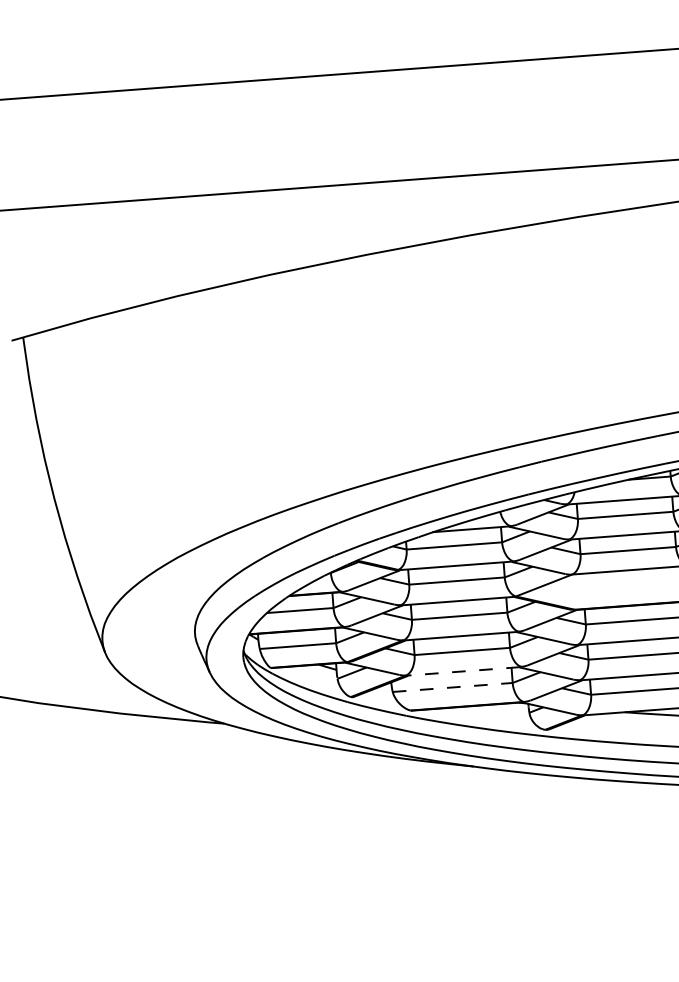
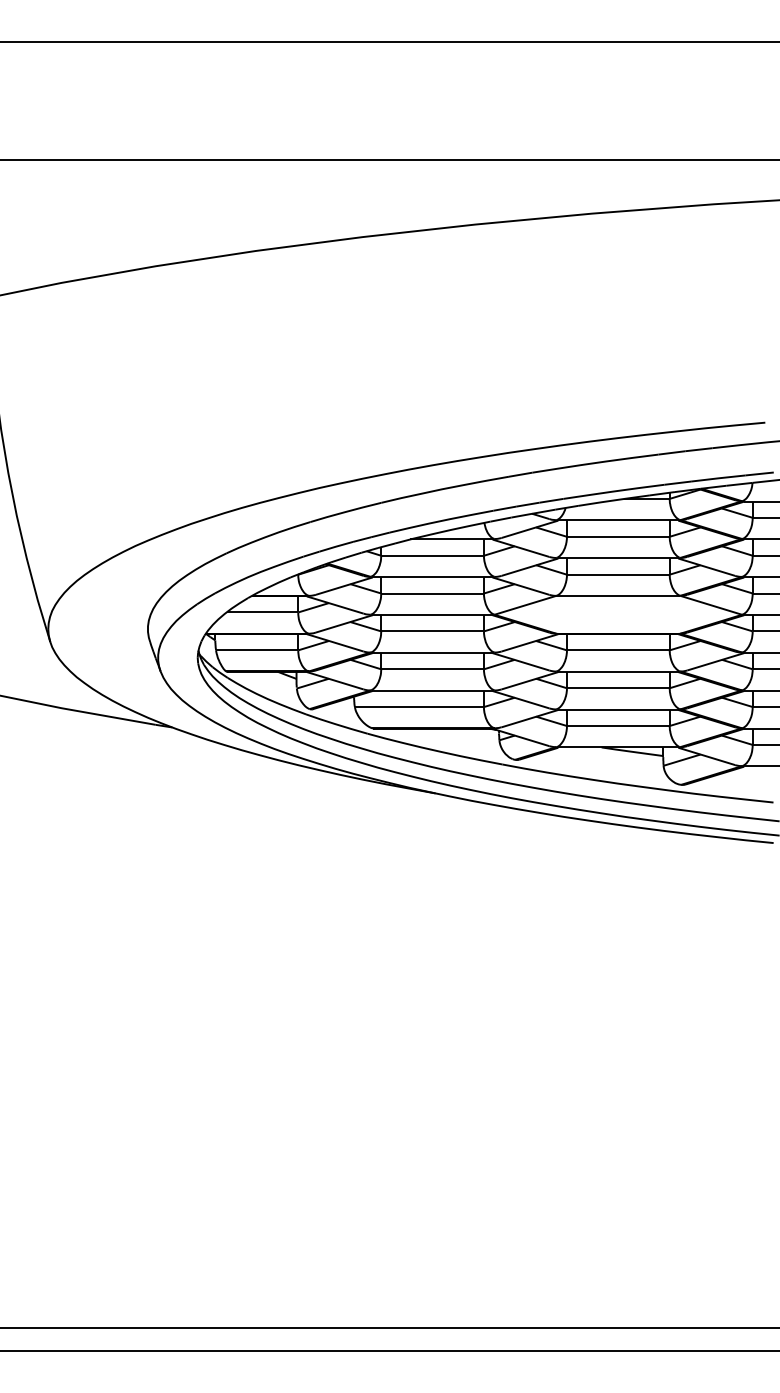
line: (463, 671) -> (432, 690), dashed -> solid
line: (452, 687) -> (419, 707), dashed -> solid

